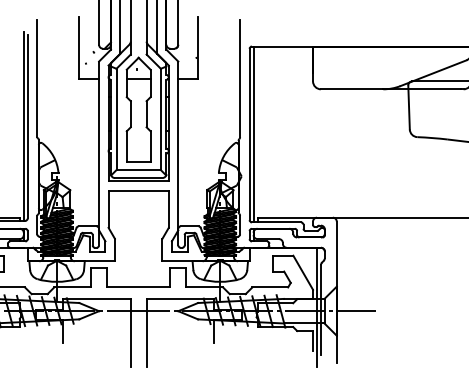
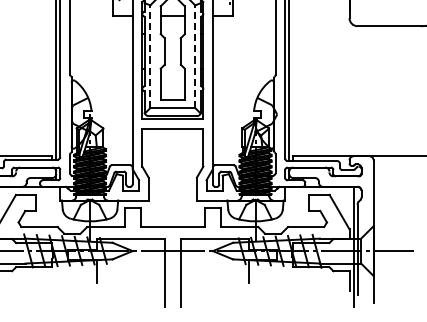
line: (116, 119) -> (150, 56), solid -> dashed
line: (160, 119) -> (194, 56), solid -> dashed

